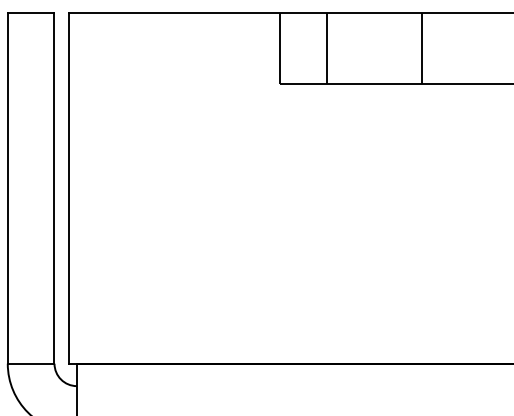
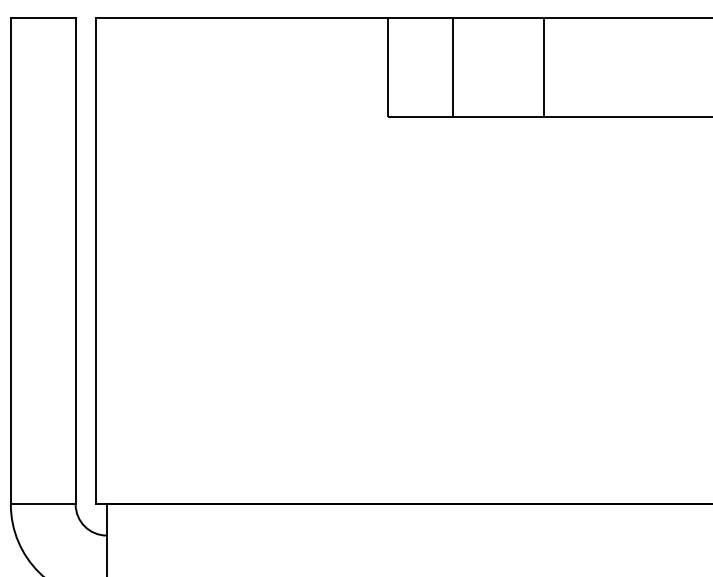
line: (422, 48) -> (544, 67), moved

